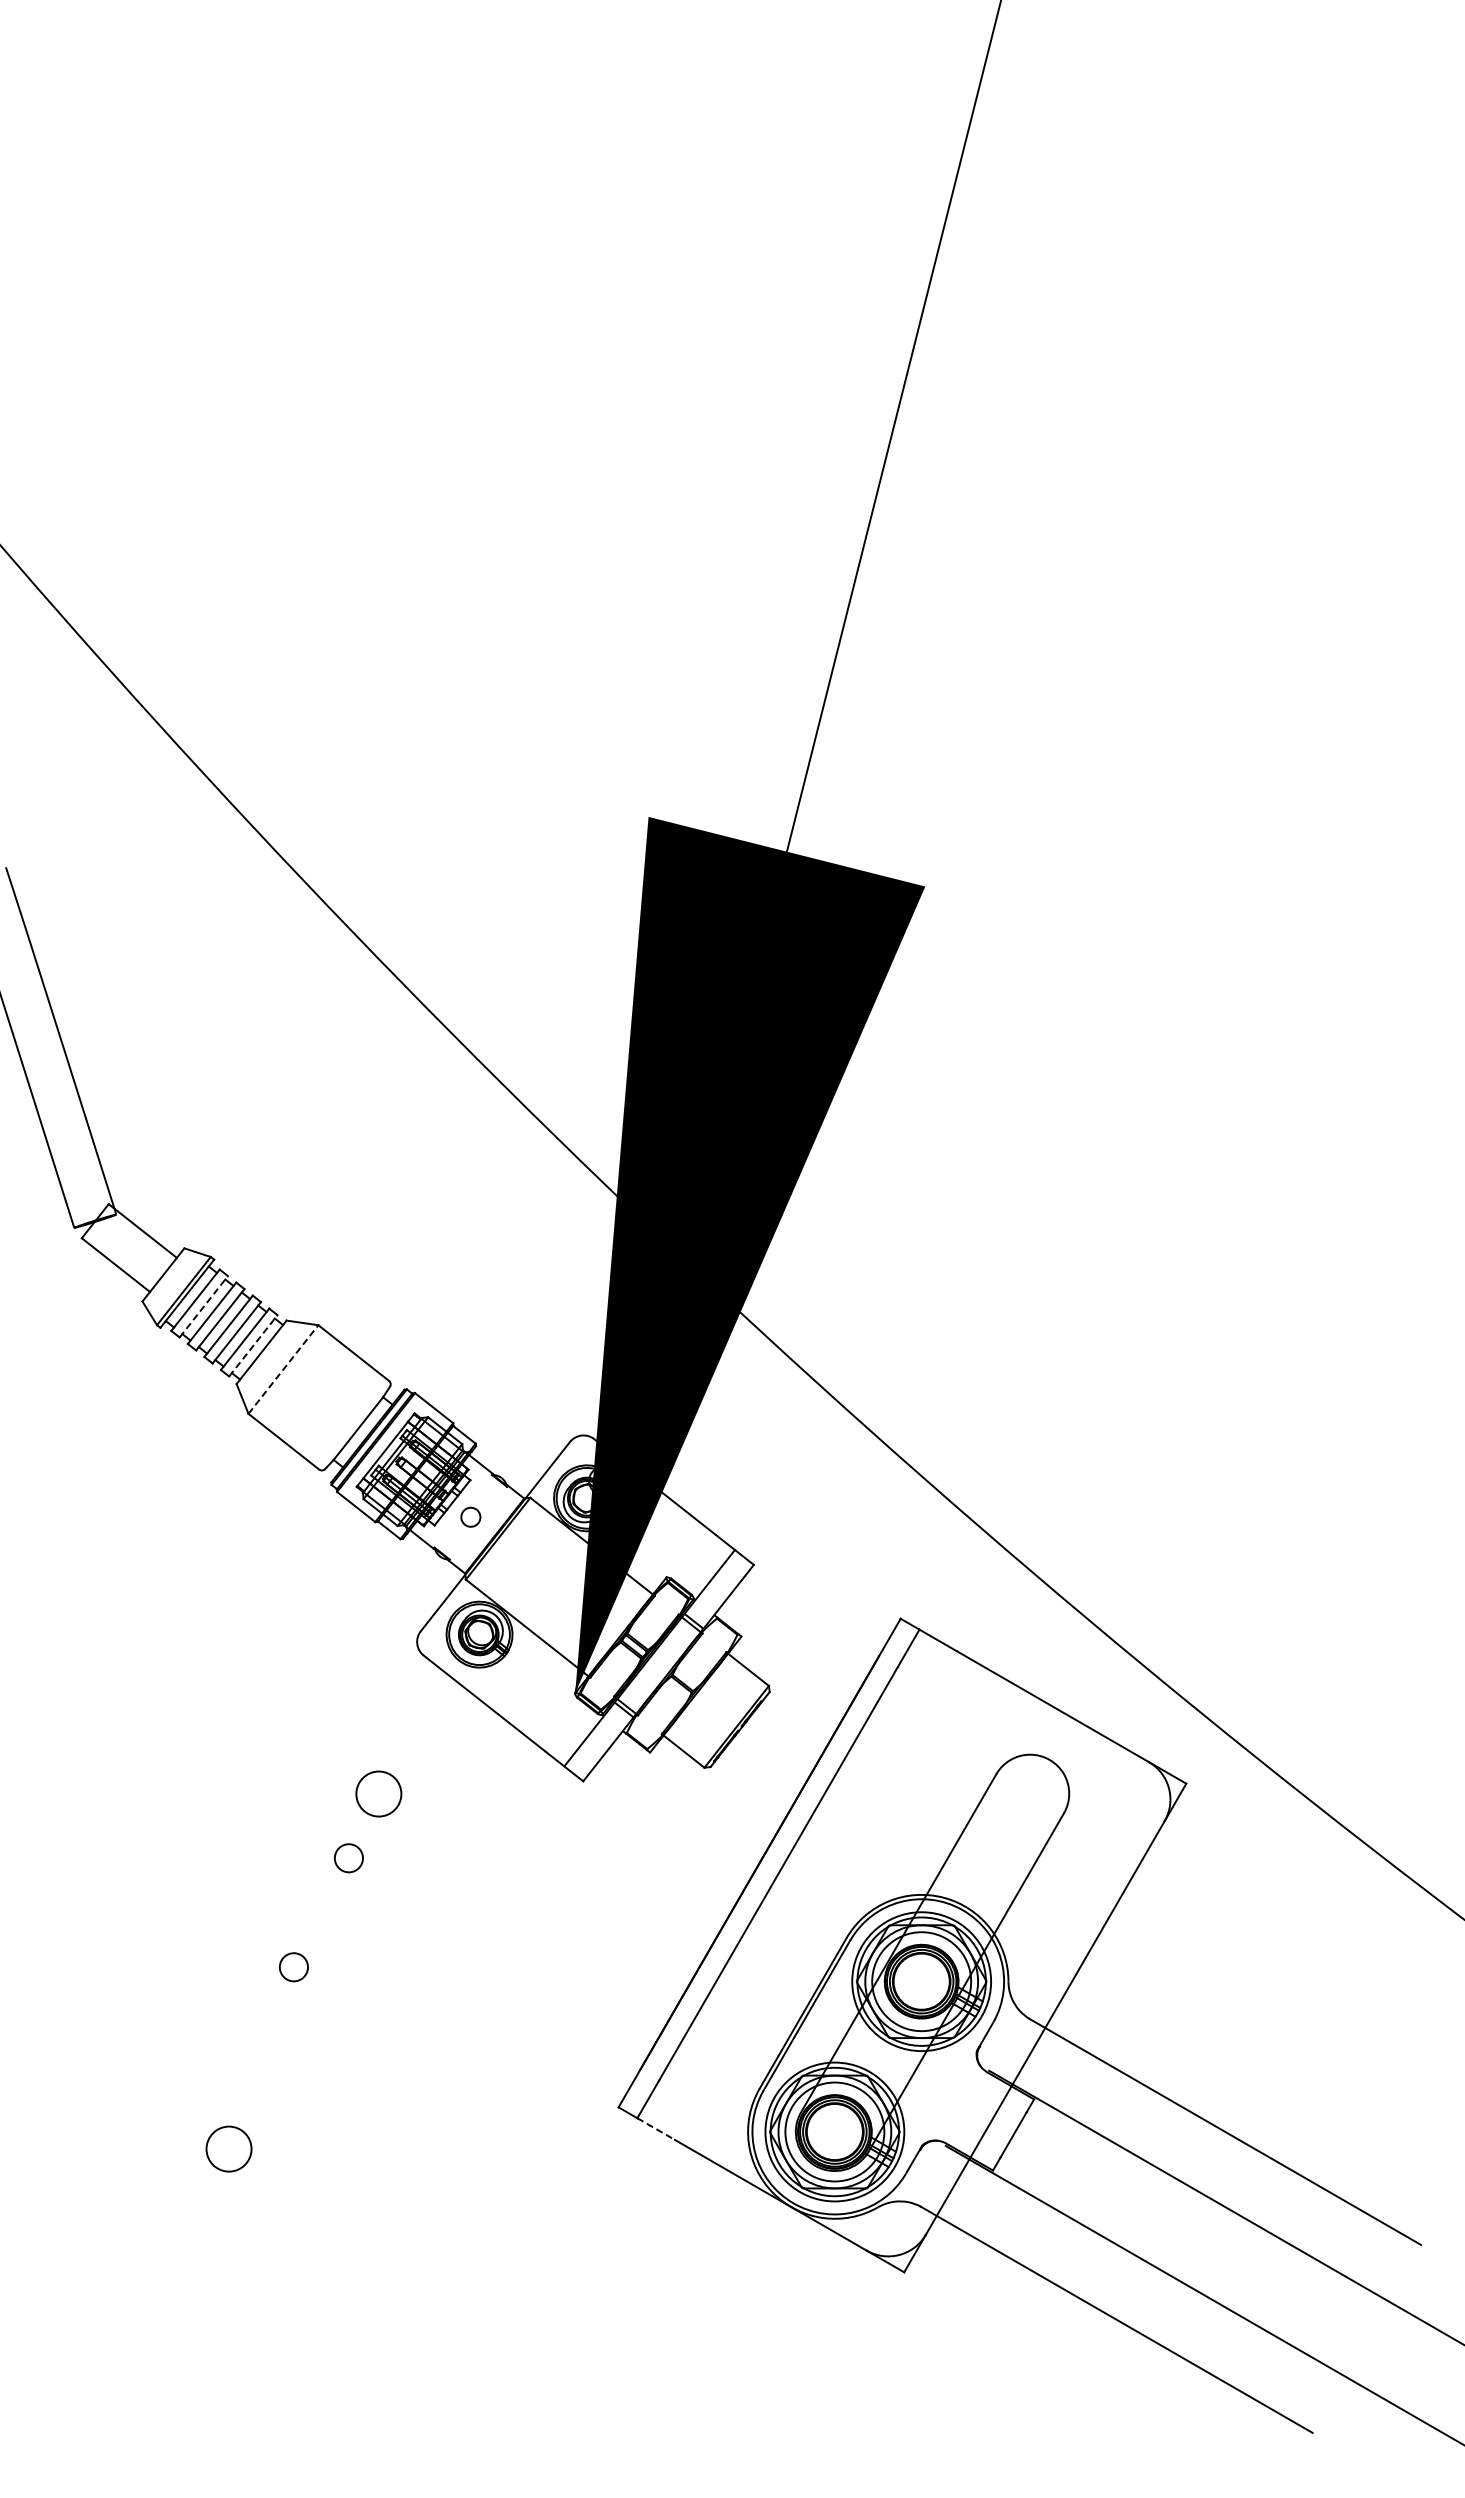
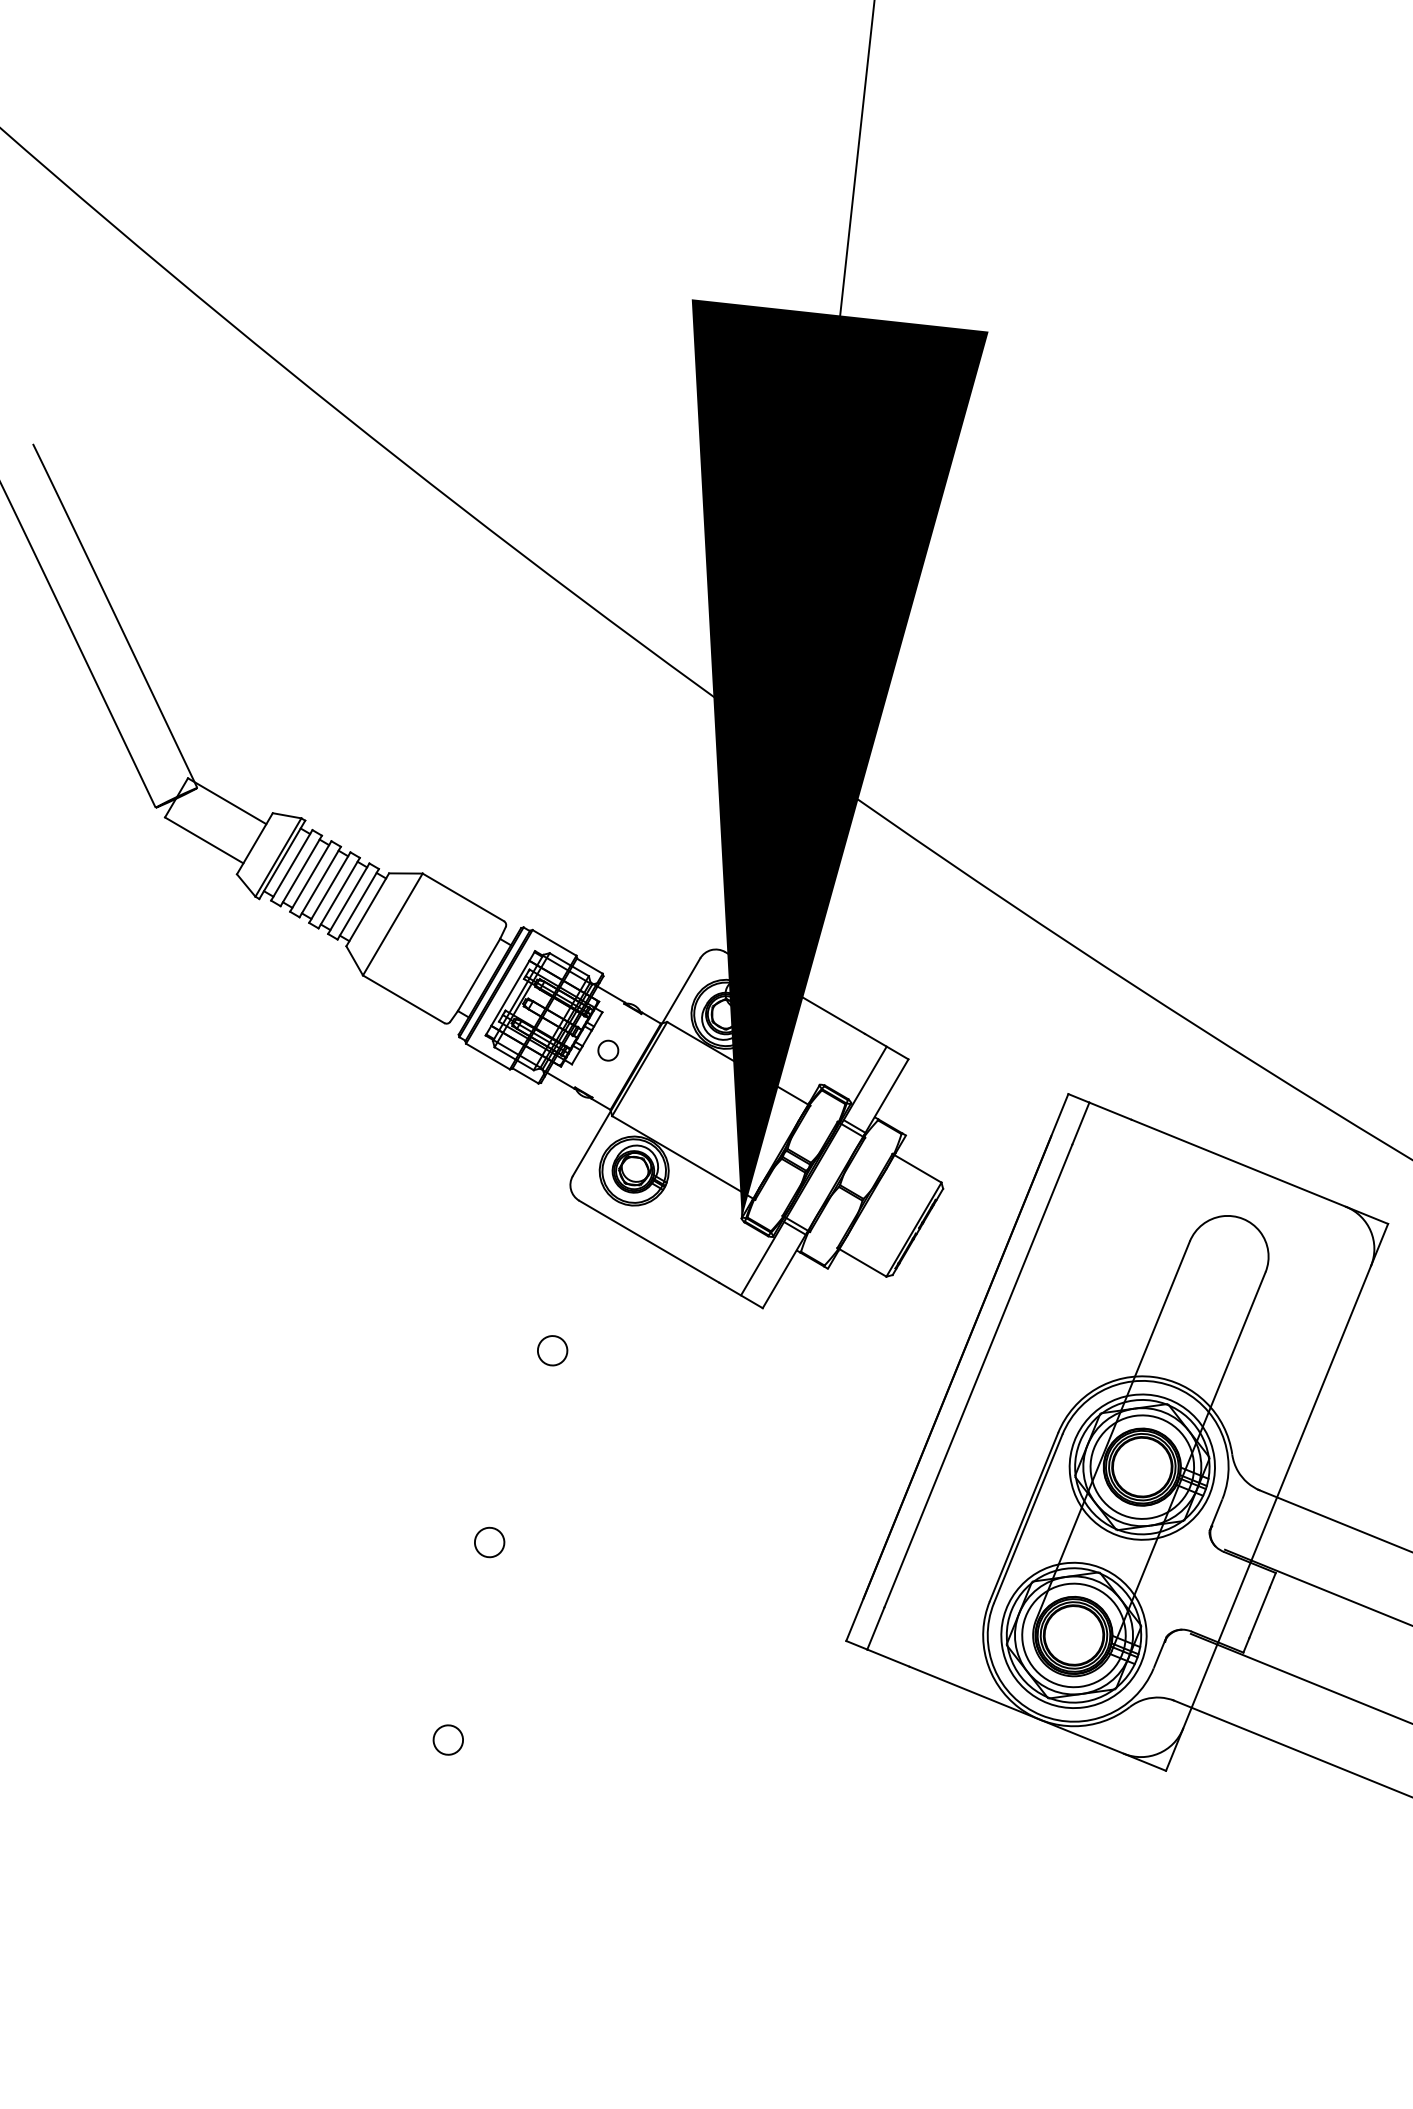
line: (204, 1306) -> (301, 870), dashed -> solid
line: (253, 1345) -> (358, 903), dashed -> solid
line: (283, 1369) -> (392, 924), dashed -> solid
circle: (378, 1793) -> (552, 1350), size x0.62
circle: (348, 1858) -> (530, 1421), removed
line: (656, 2129) -> (888, 1658), dashed -> solid
circle: (228, 2148) -> (447, 1739), size x0.62

